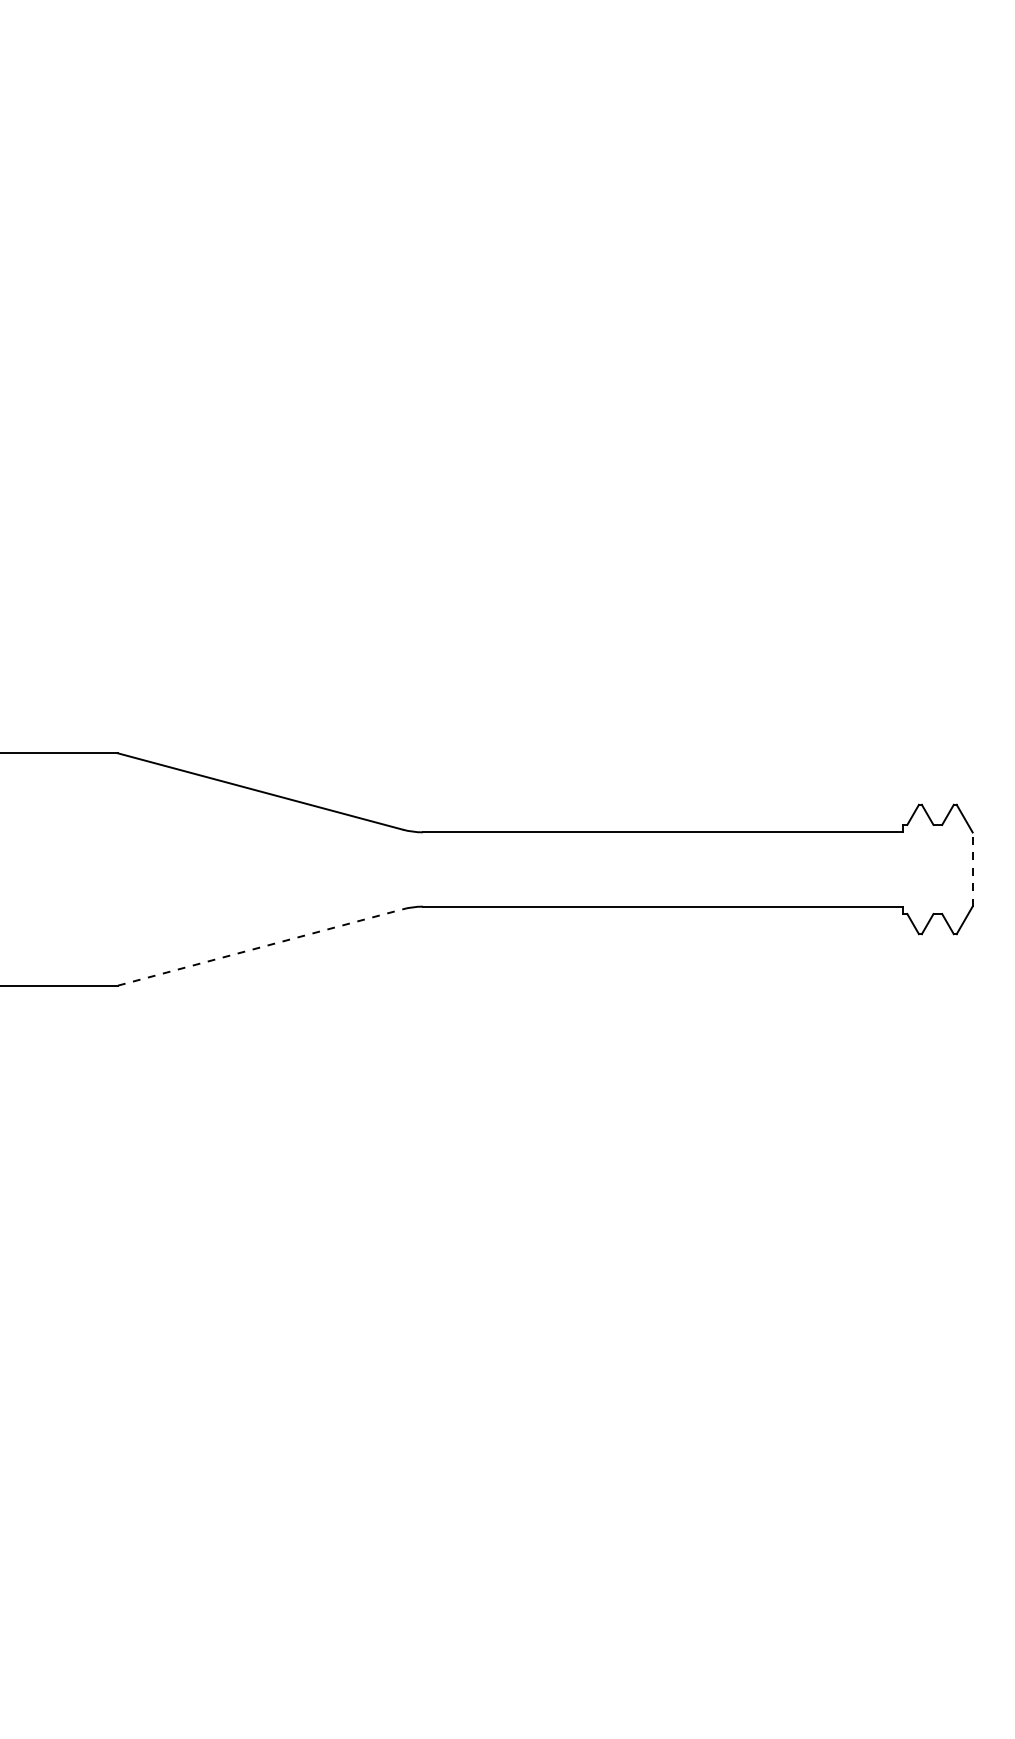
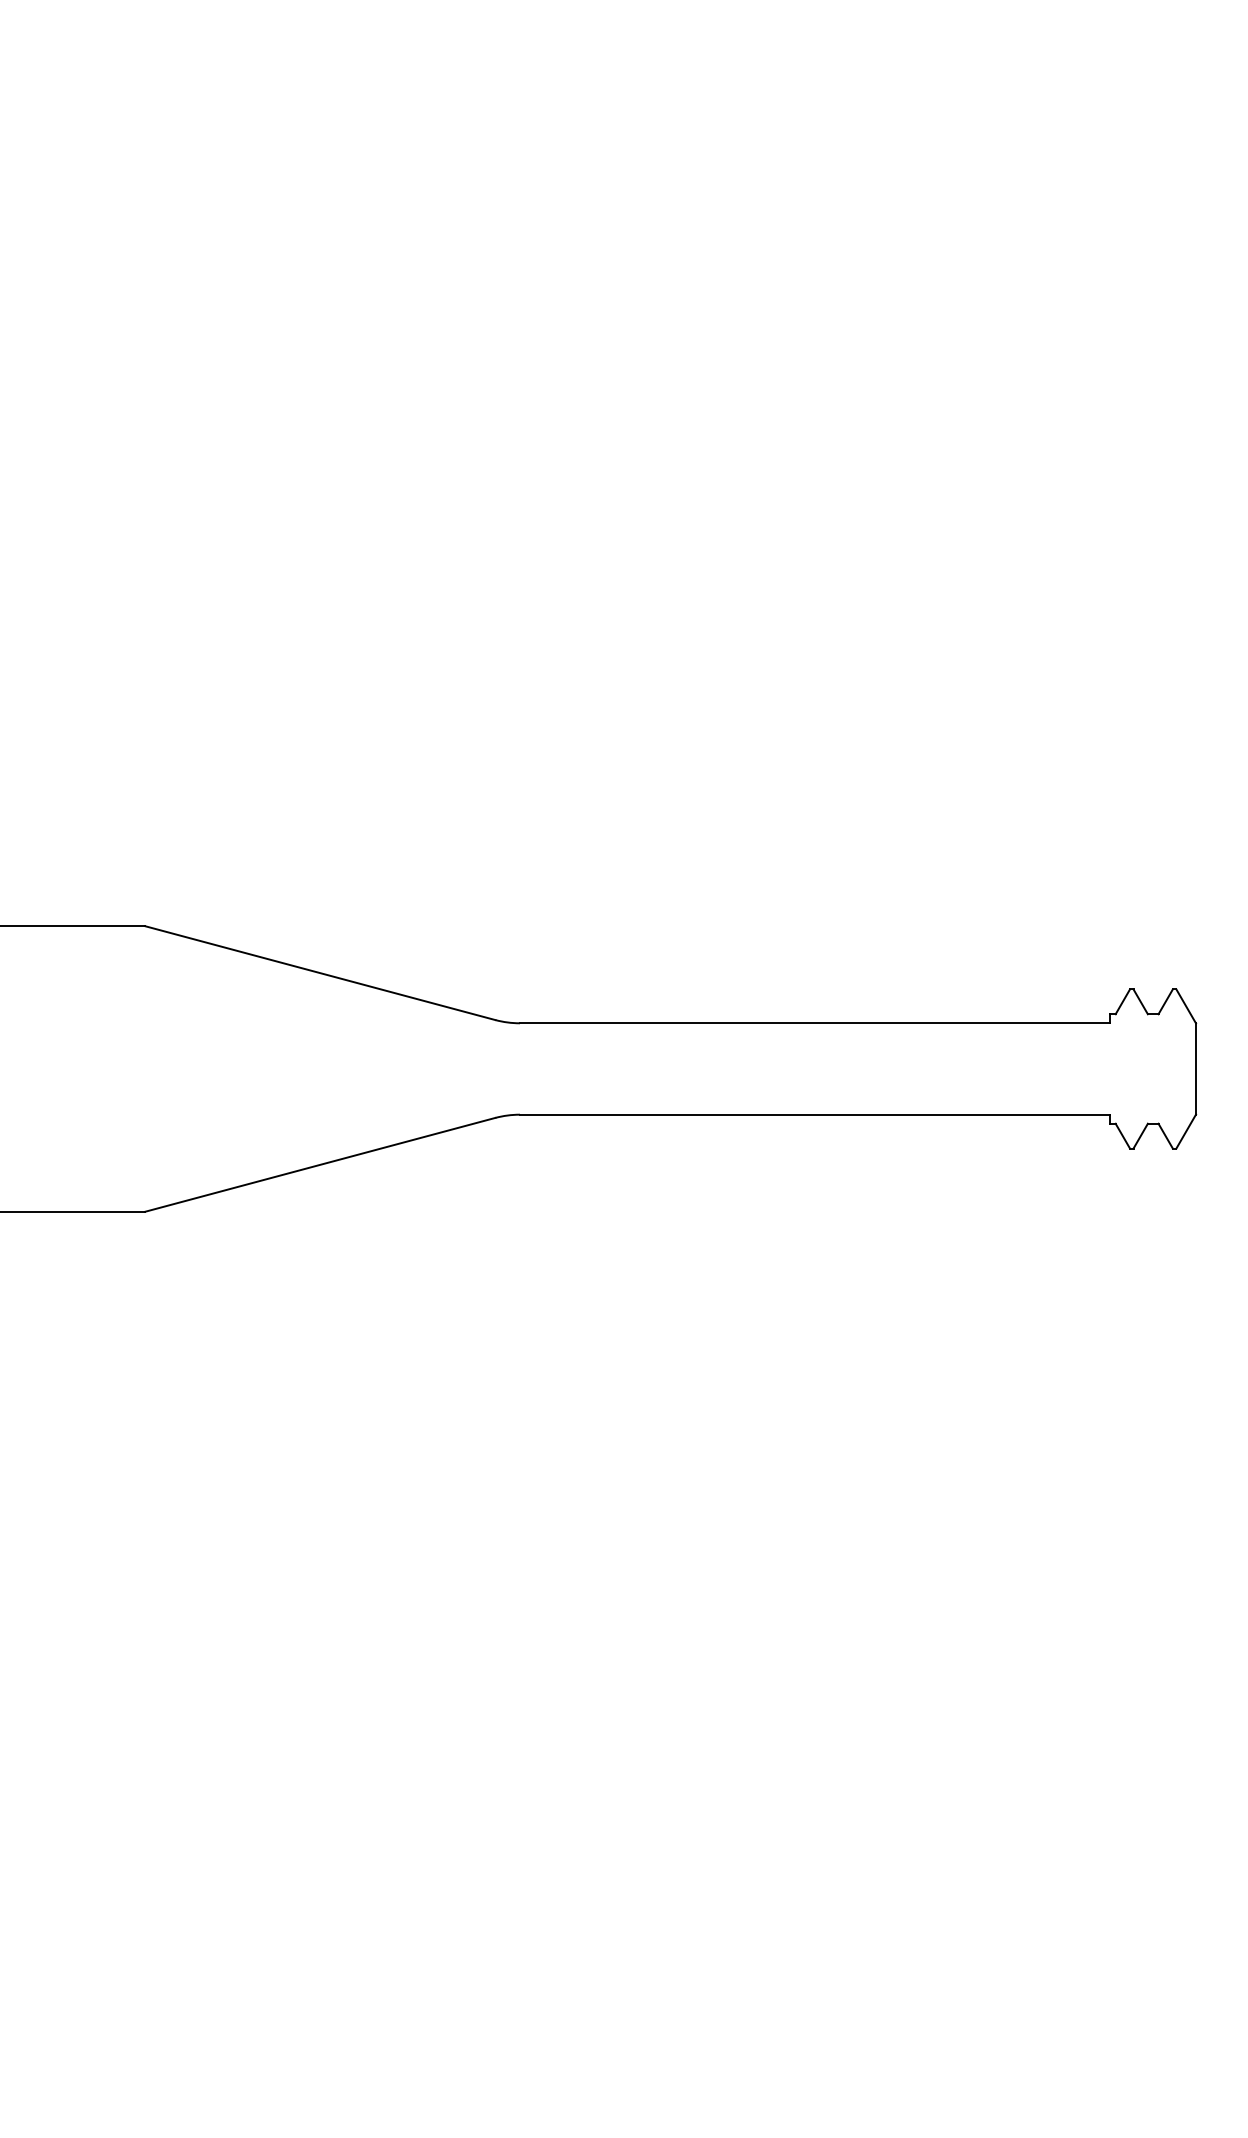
line: (972, 869) -> (1195, 1069), dashed -> solid
line: (260, 947) -> (320, 1164), dashed -> solid

